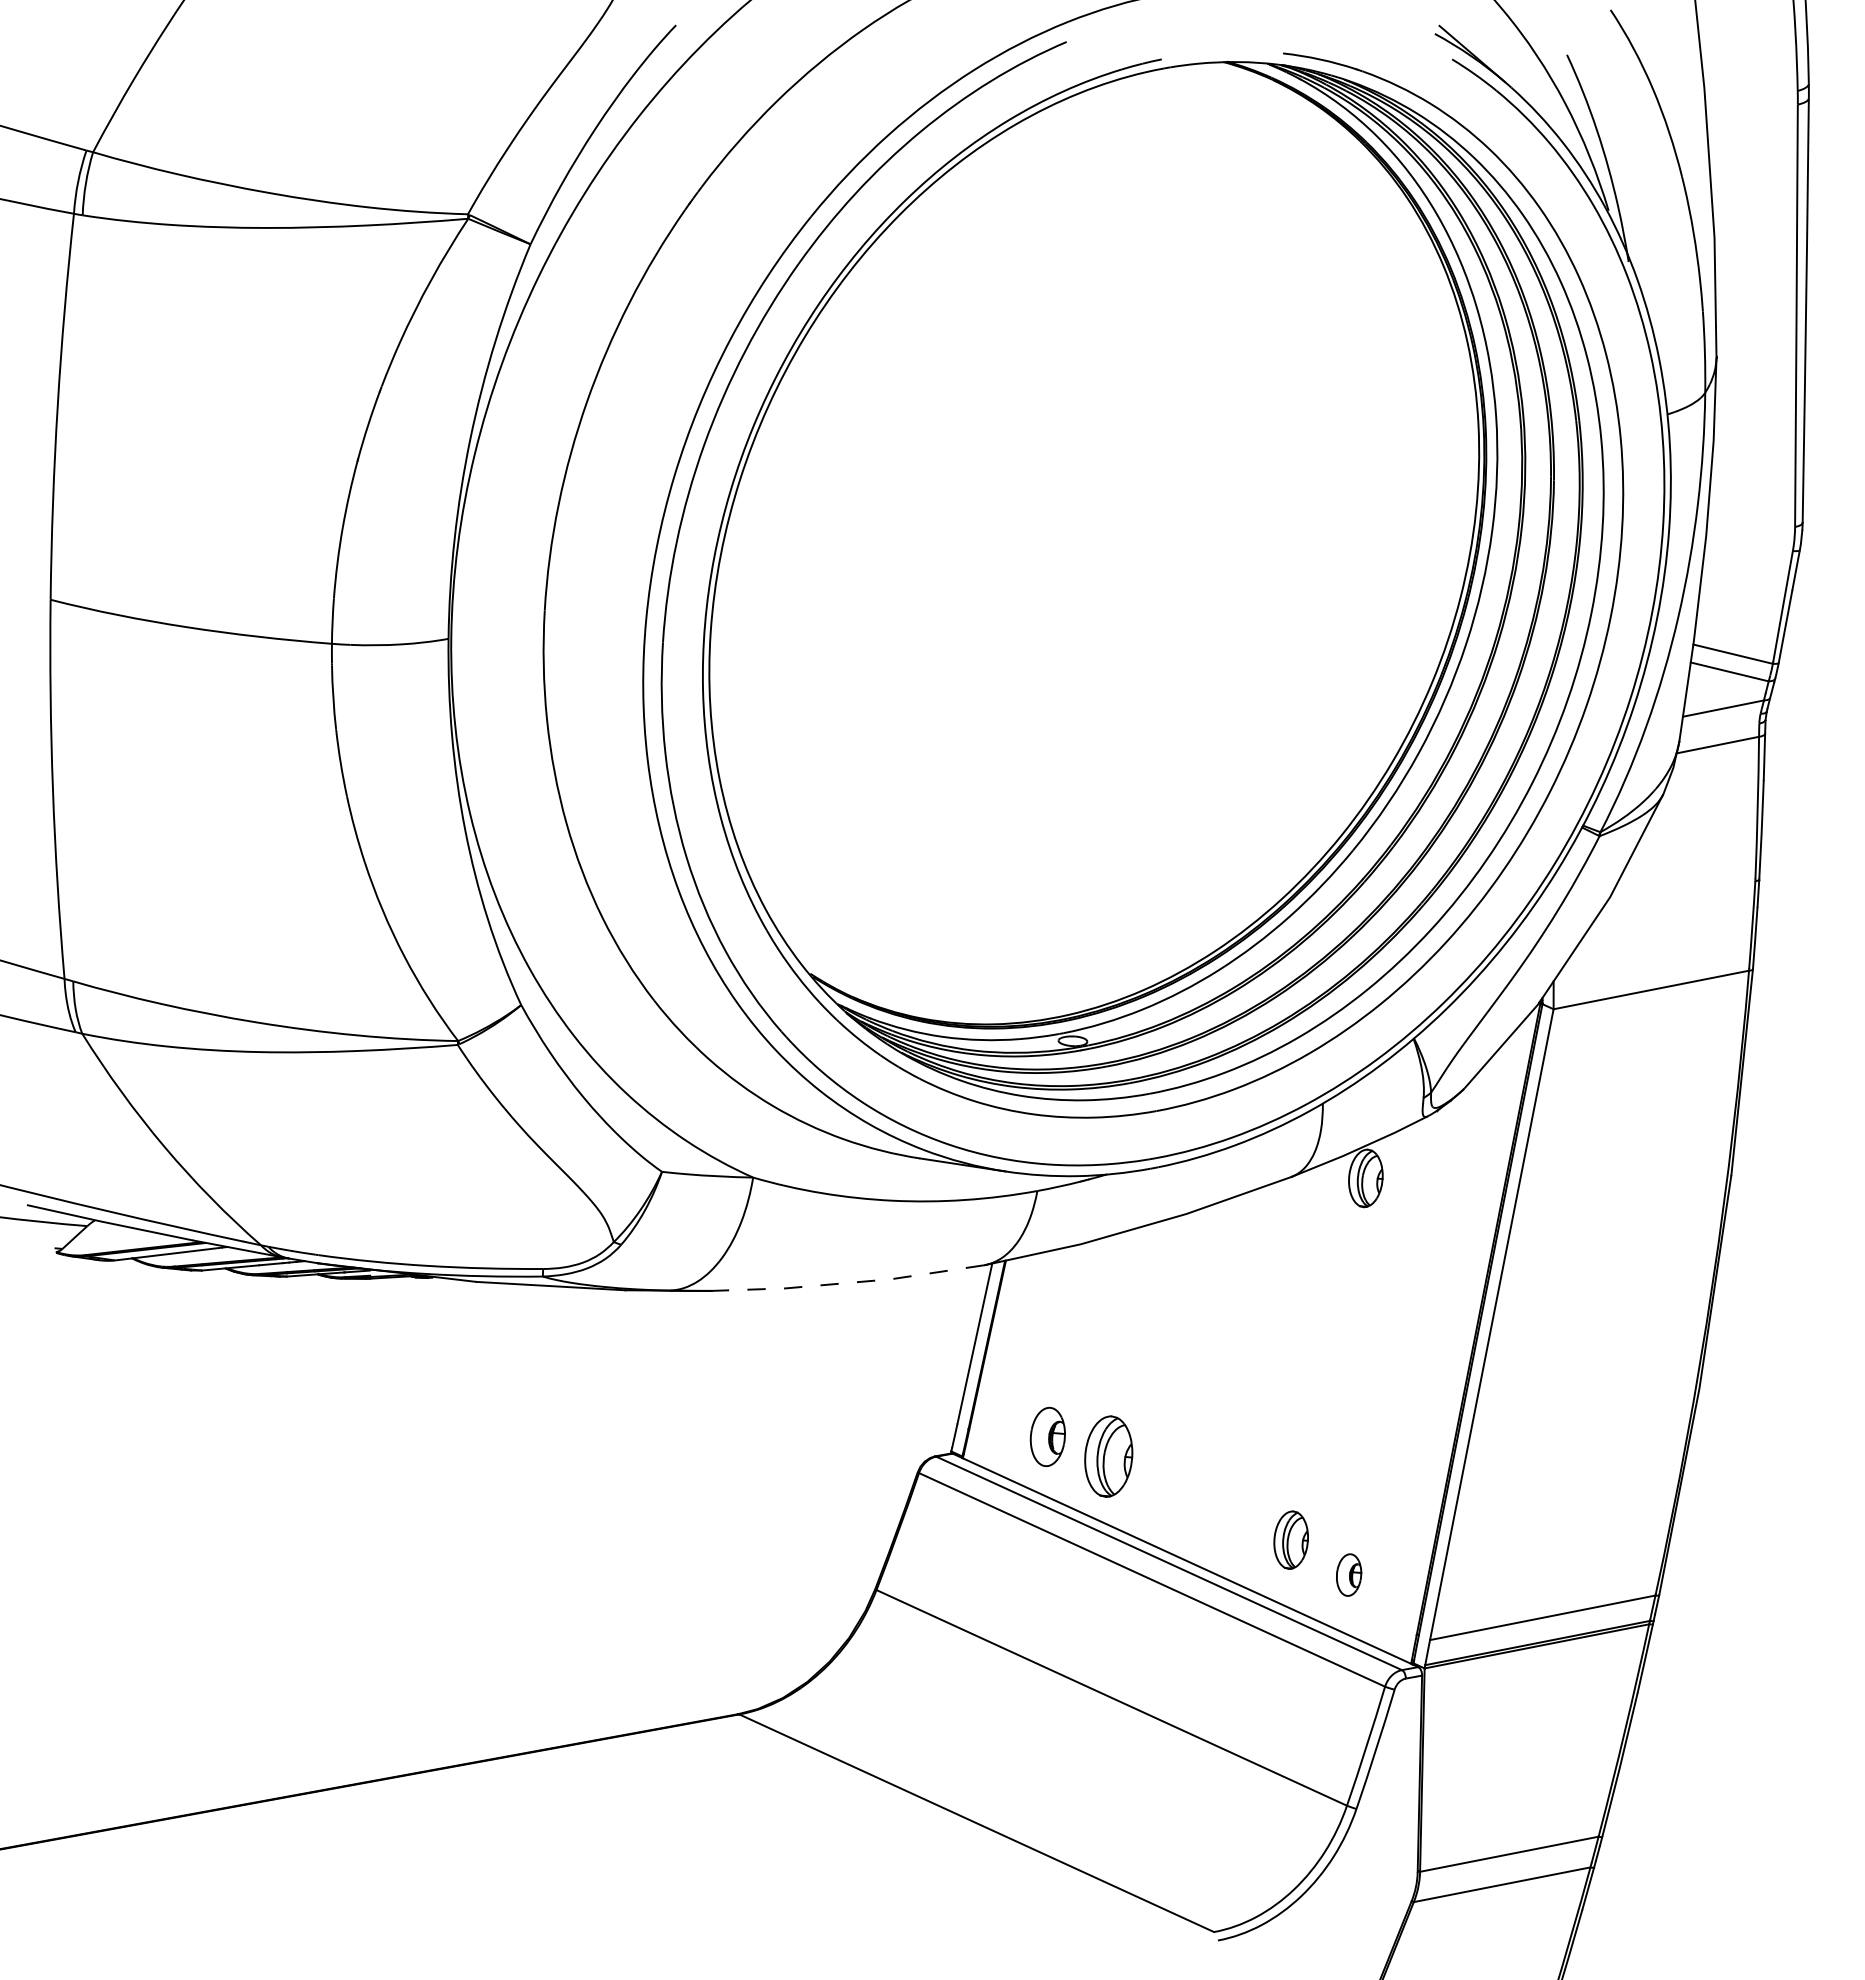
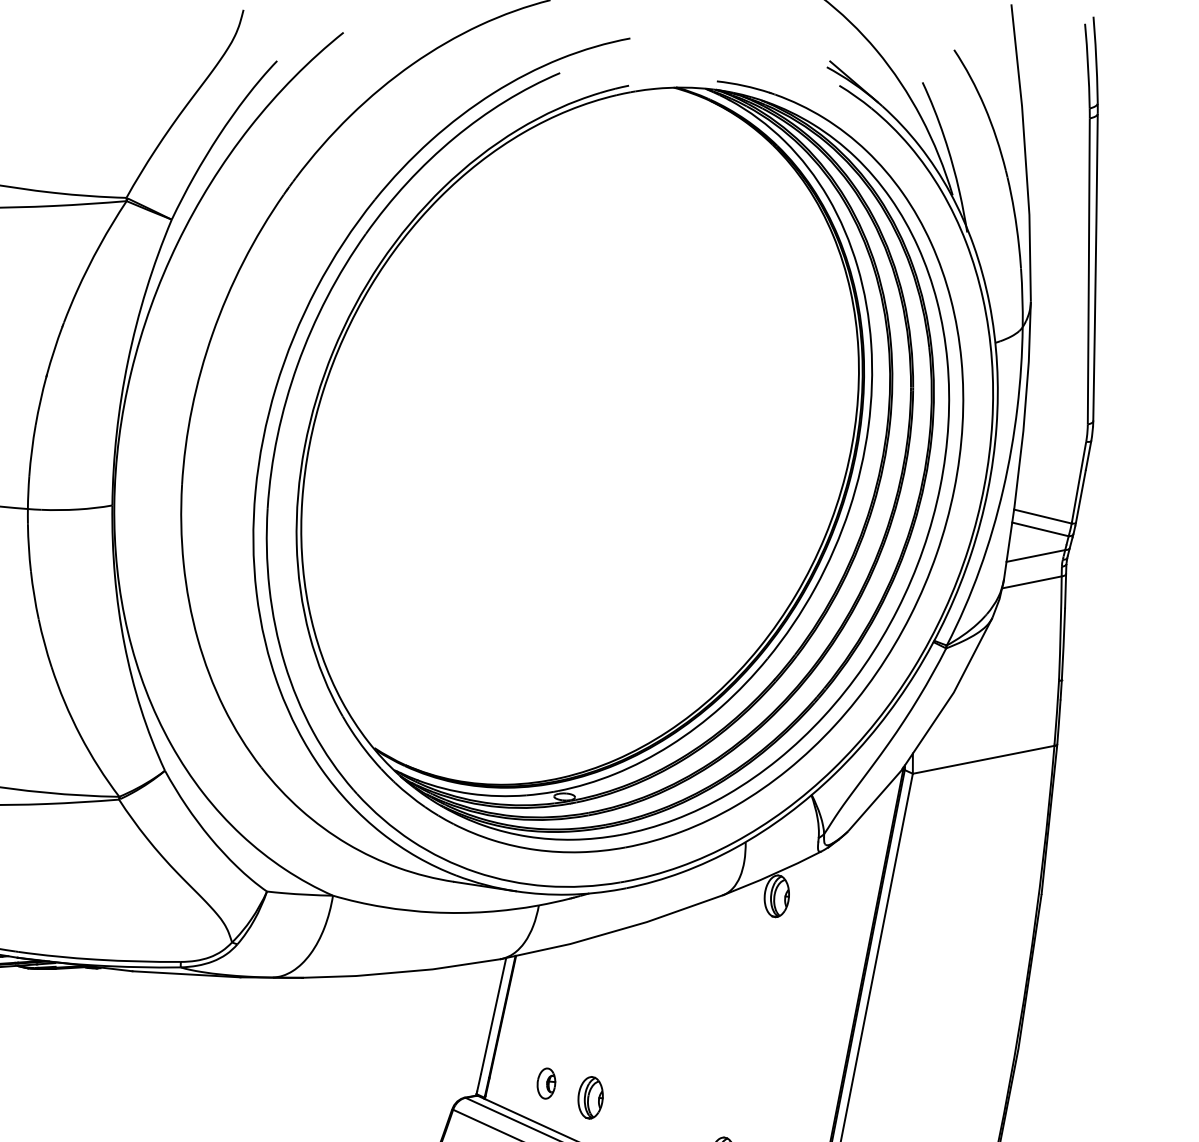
line: (848, 1282) -> (402, 971), dashed -> solid
part: (1047, 1436) -> (546, 1083), size x0.71
part: (1108, 1456) -> (590, 1097), size x0.71

